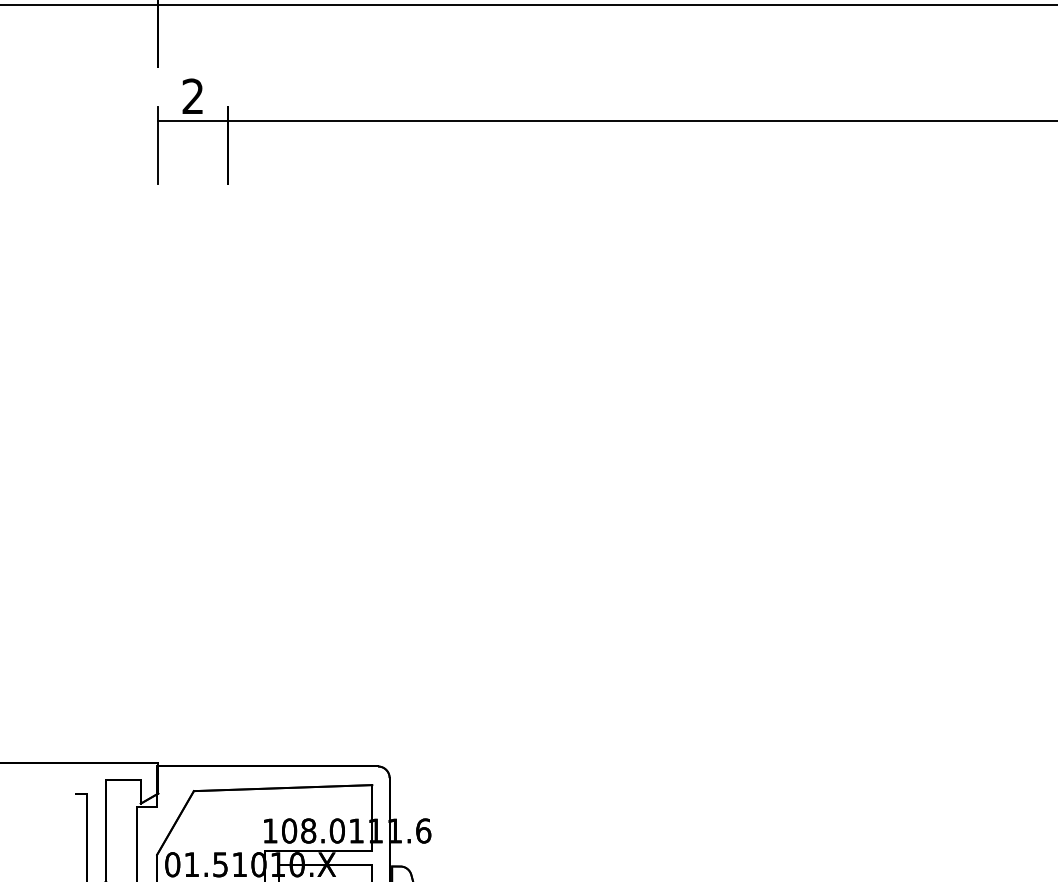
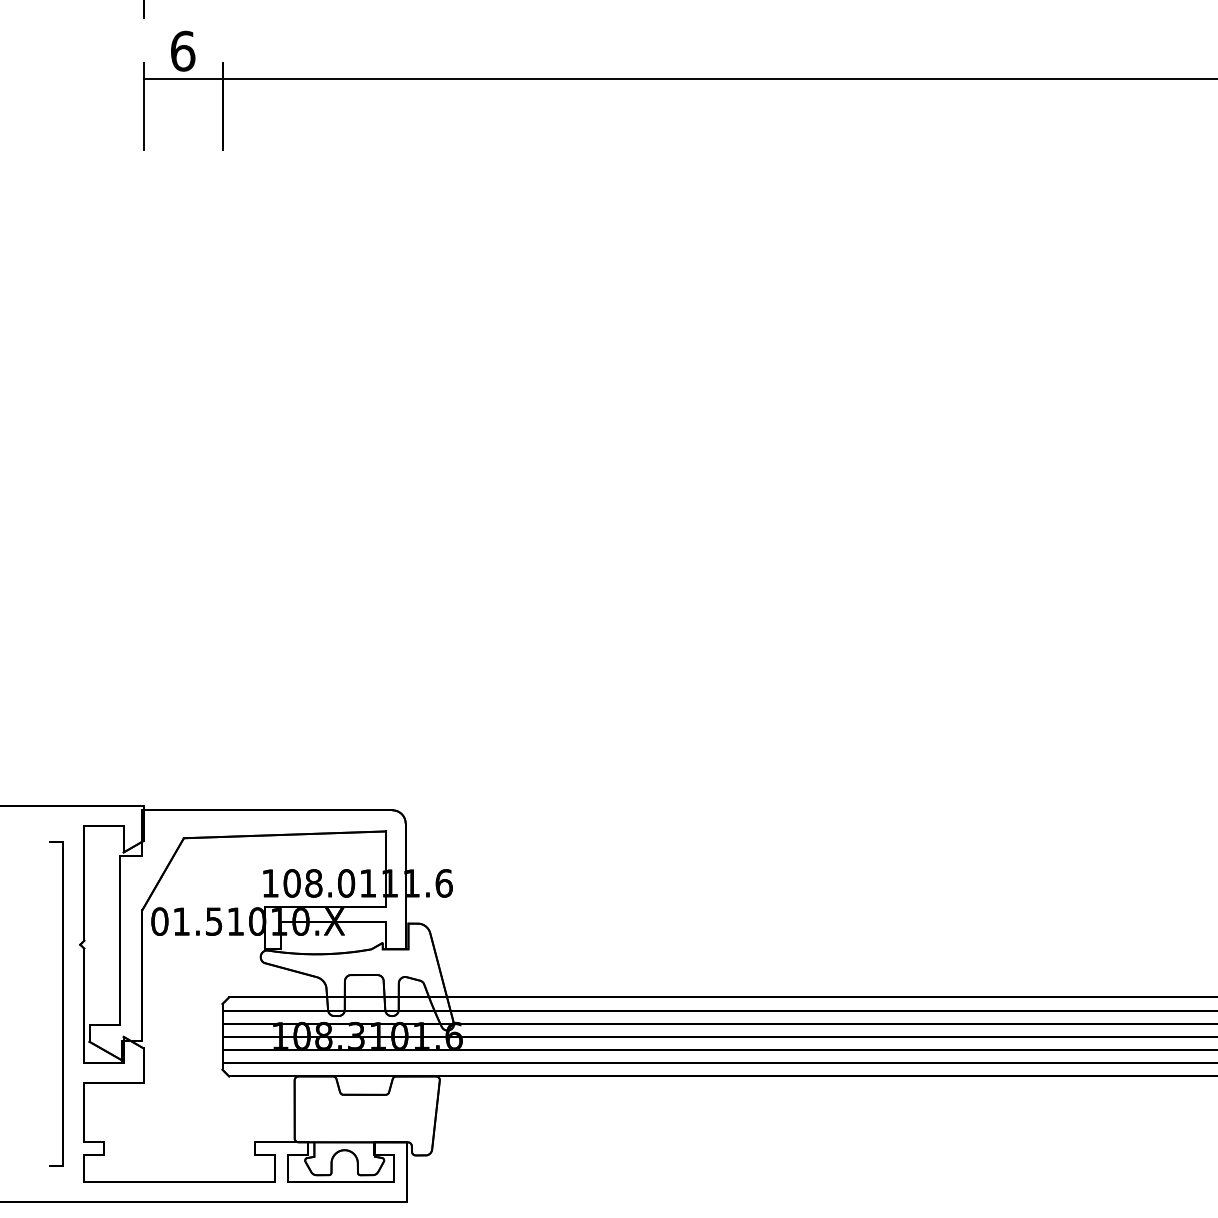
text: (193, 95) -> (183, 50), 2 -> 6

